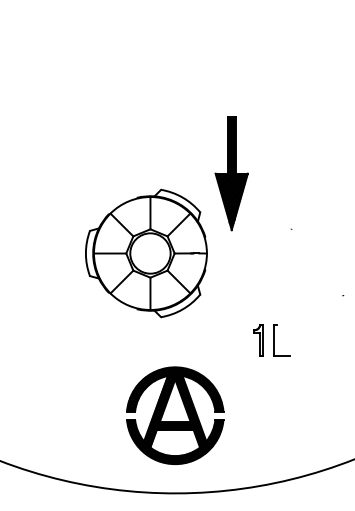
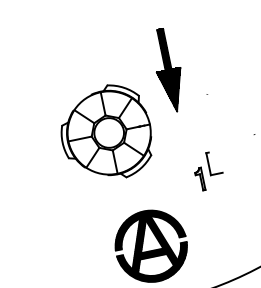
part: (231, 173) -> (168, 70), moved
part: (274, 340) -> (208, 164), moved

